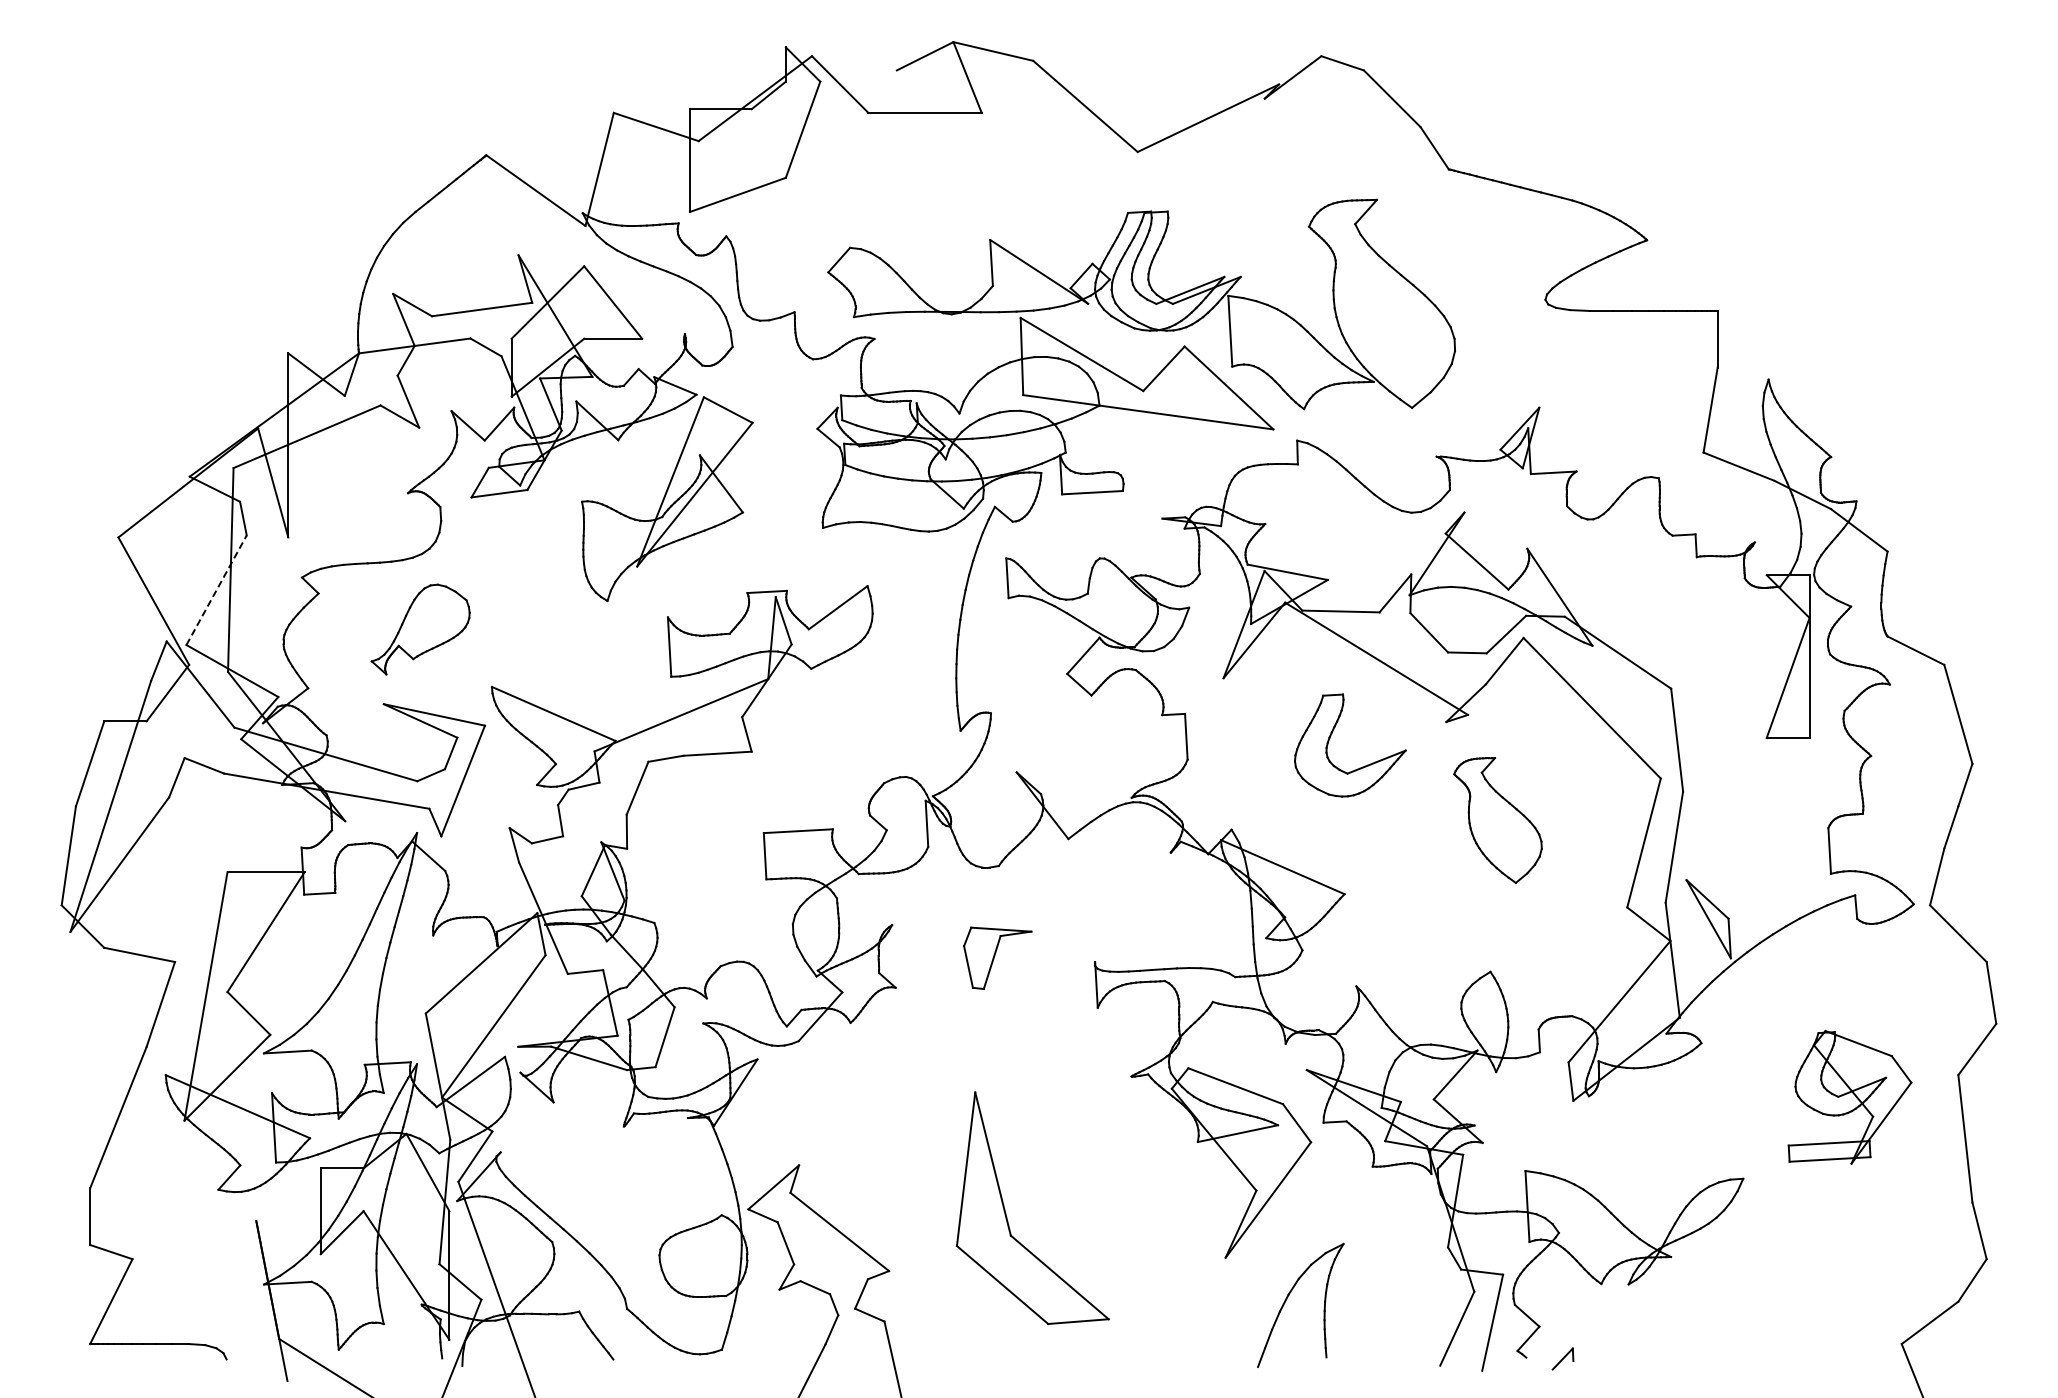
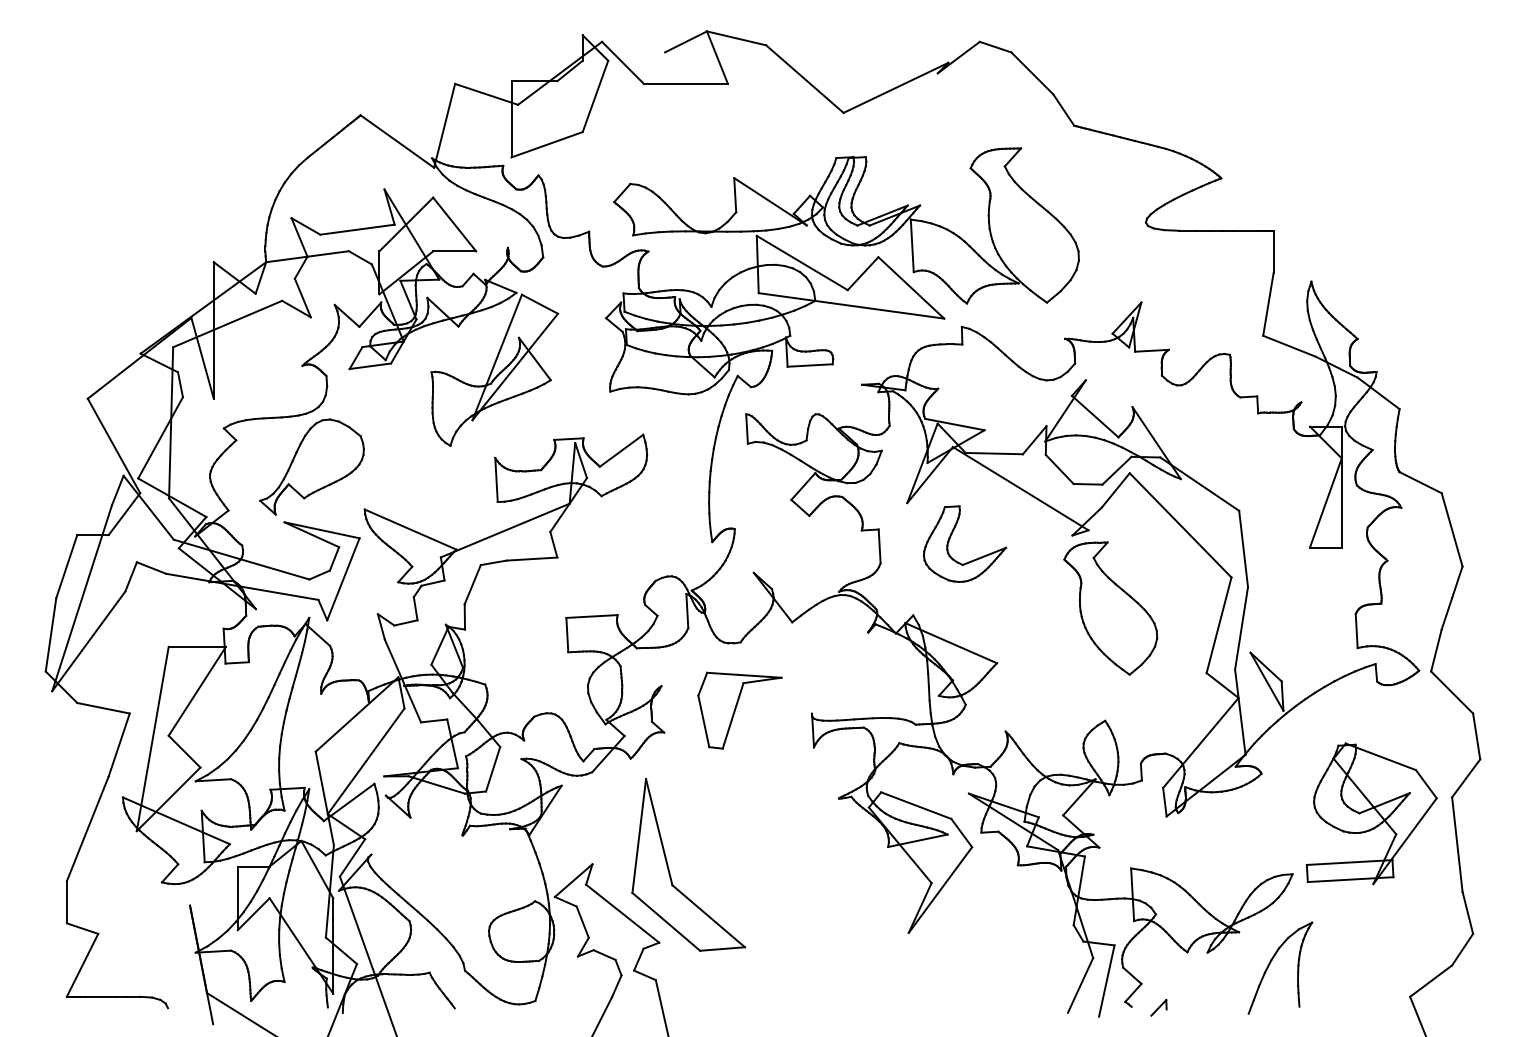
line: (216, 590) -> (160, 438), dashed -> solid
part: (420, 629) -> (311, 466), size x1.43
part: (1330, 738) -> (950, 538), moved
part: (1497, 820) -> (1110, 608), size x1.43
part: (997, 958) -> (739, 710), size x1.67
part: (1849, 1097) -> (1371, 813), size x1.43
part: (1006, 1213) -> (669, 868), moved
part: (1288, 1297) -> (1271, 962), moved

